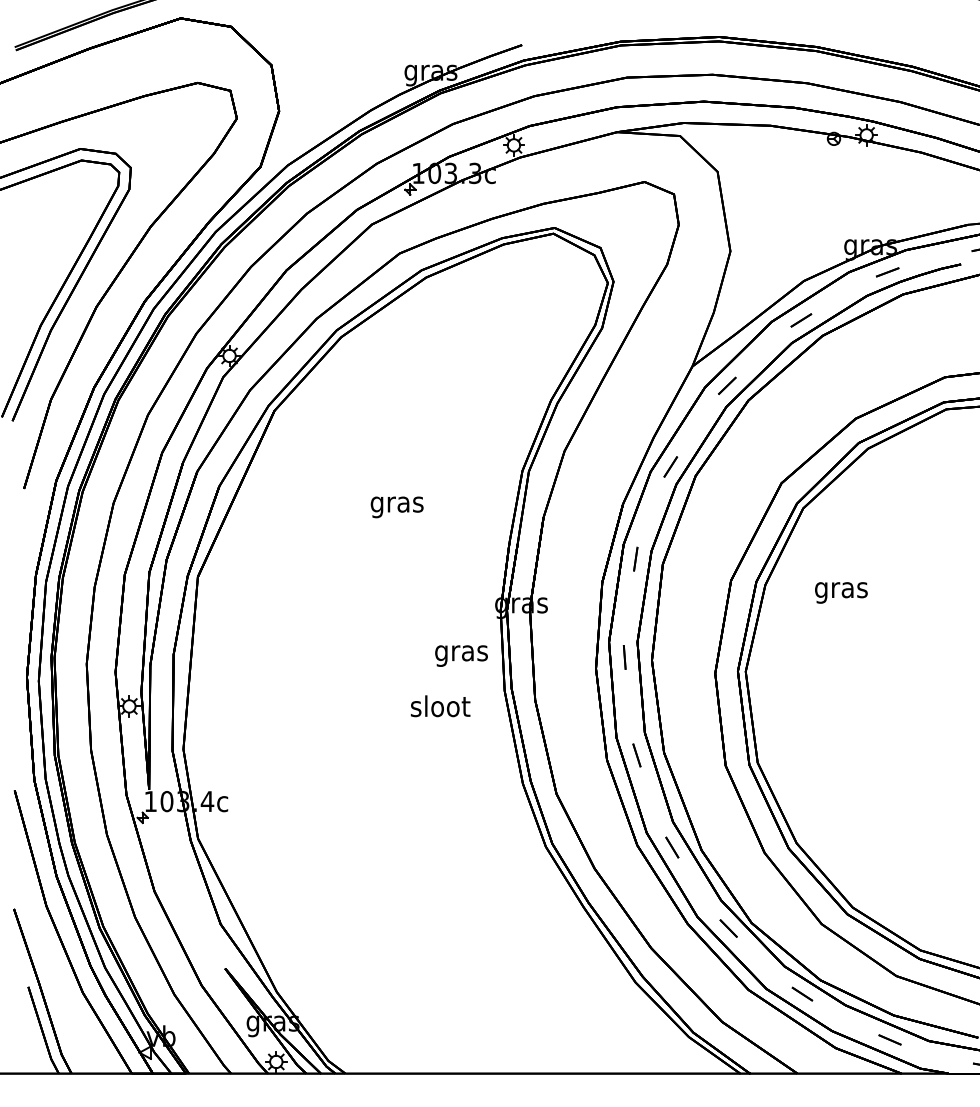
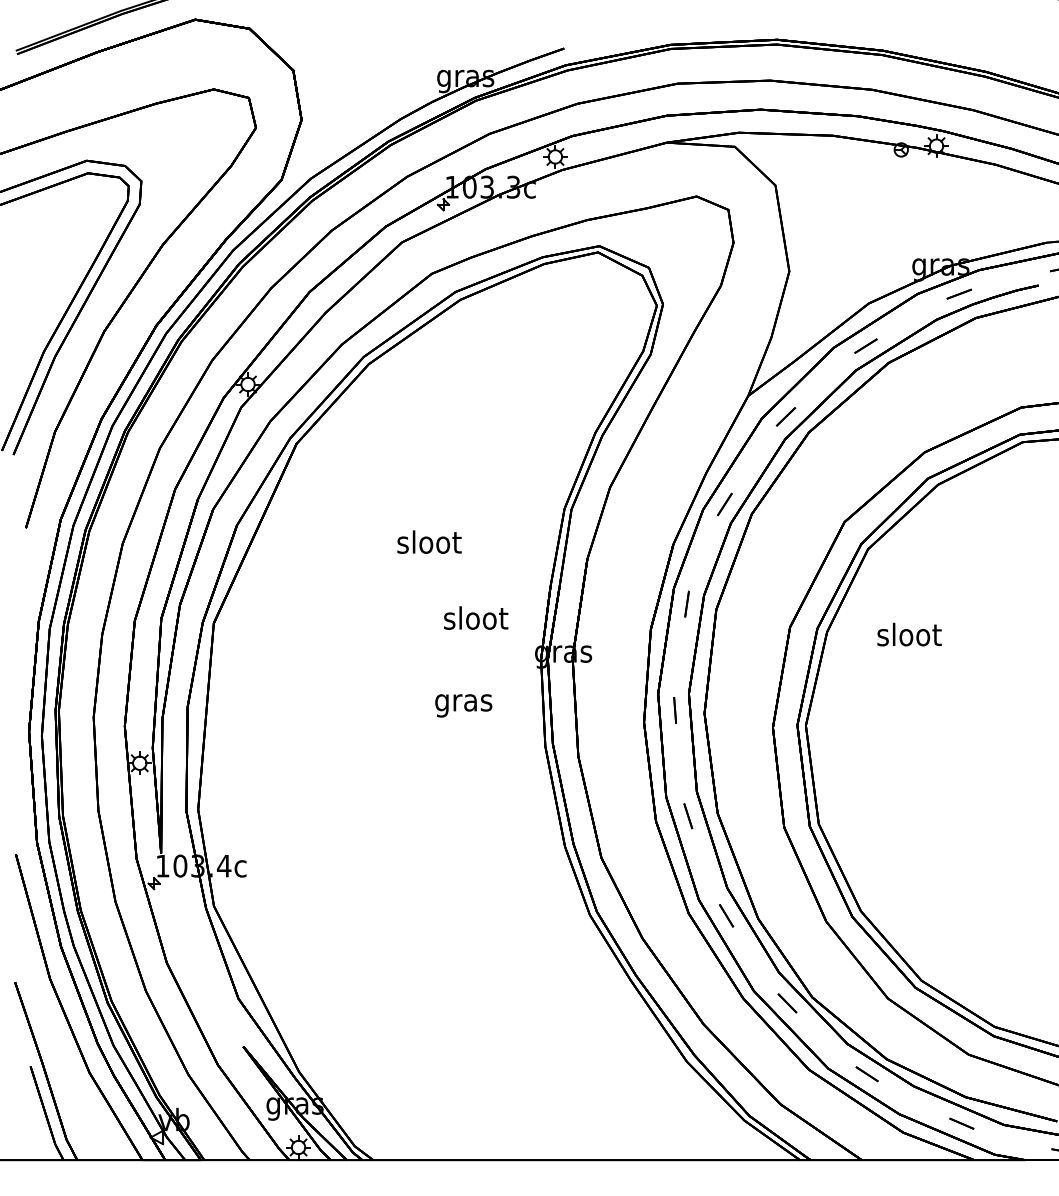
text: (397, 503) -> (429, 544), gras -> sloot
text: (841, 590) -> (909, 637), gras -> sloot
text: (461, 655) -> (463, 705), moved
text: (440, 705) -> (476, 617), moved

